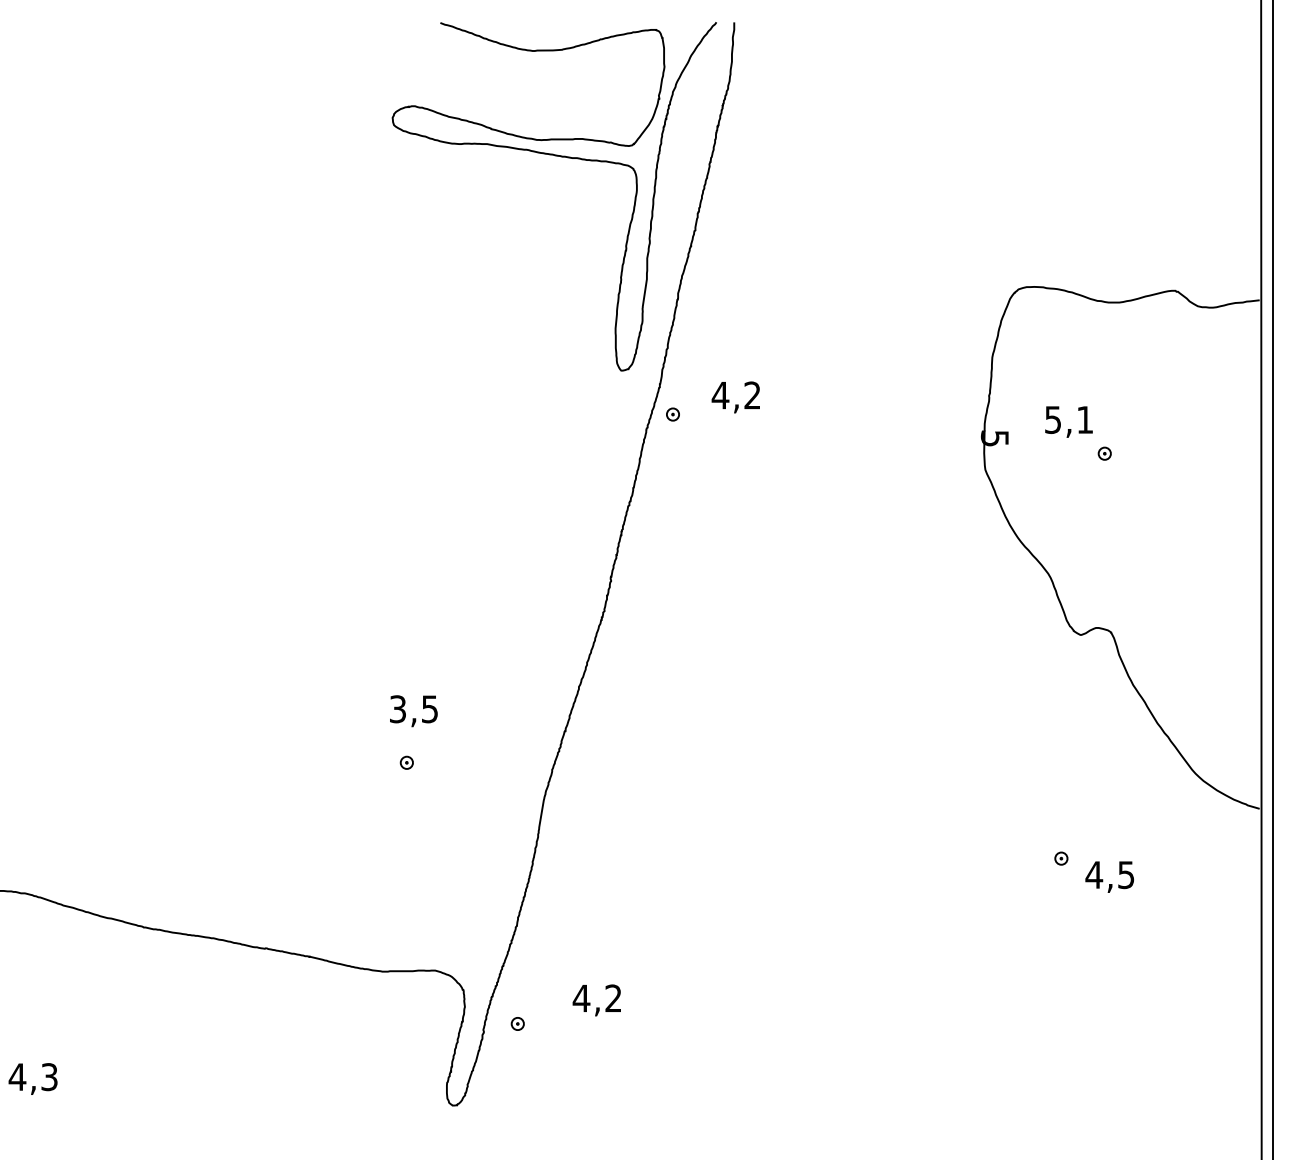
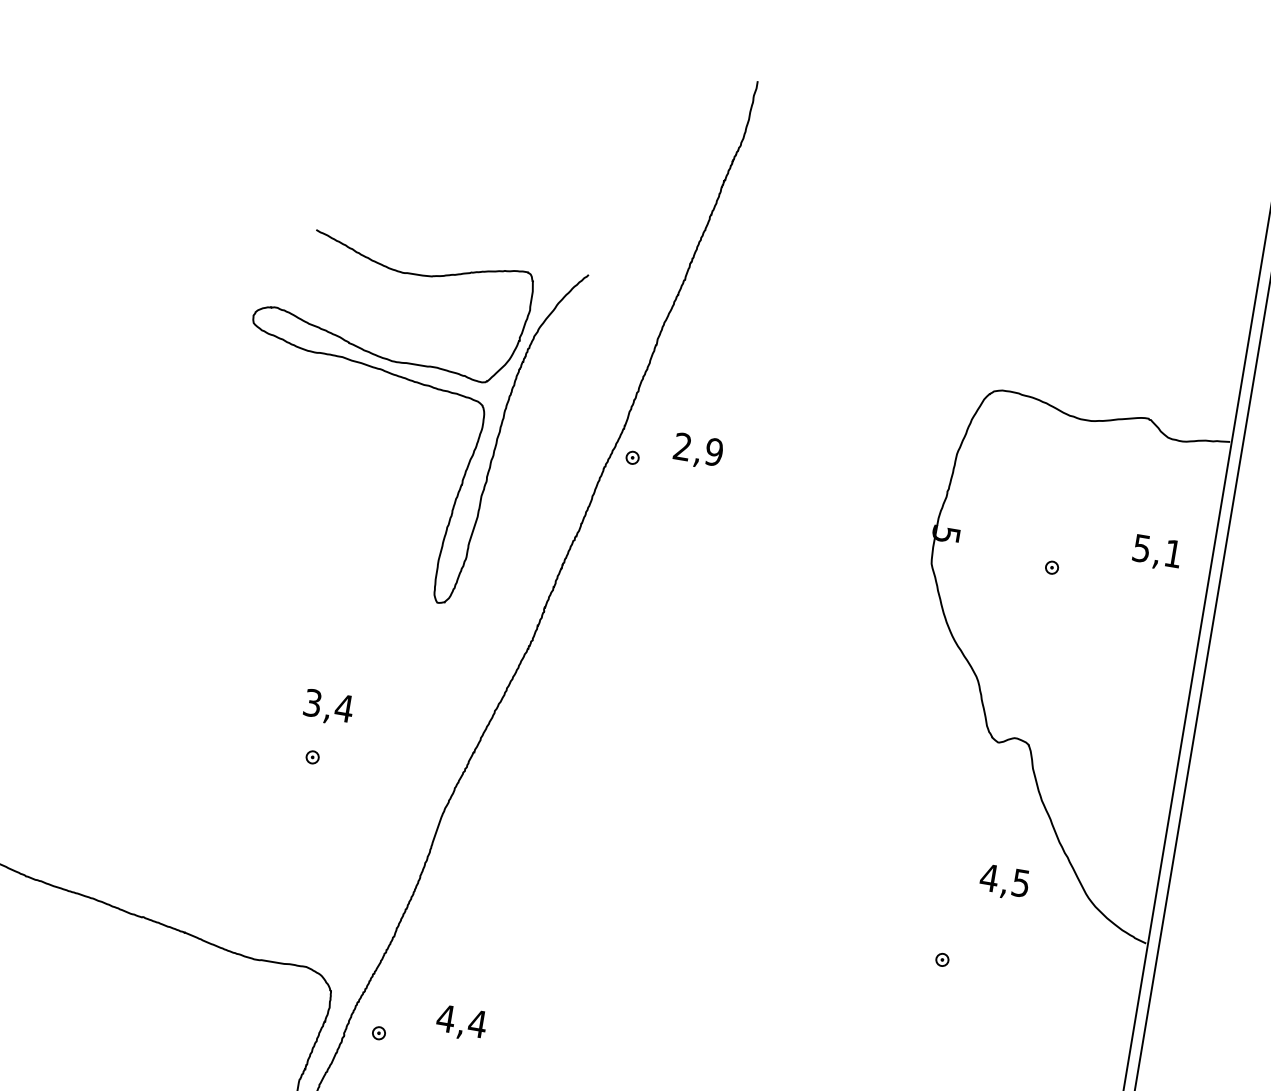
curve: (560, 157) -> (412, 382), moved
text: (735, 395) -> (697, 449), 4,2 -> 2,9
text: (1068, 421) -> (1156, 552), moved
text: (429, 709) -> (343, 708), 3,5 -> 3,4
text: (1109, 876) -> (1004, 881), moved
text: (613, 997) -> (477, 1022), 4,2 -> 4,4

